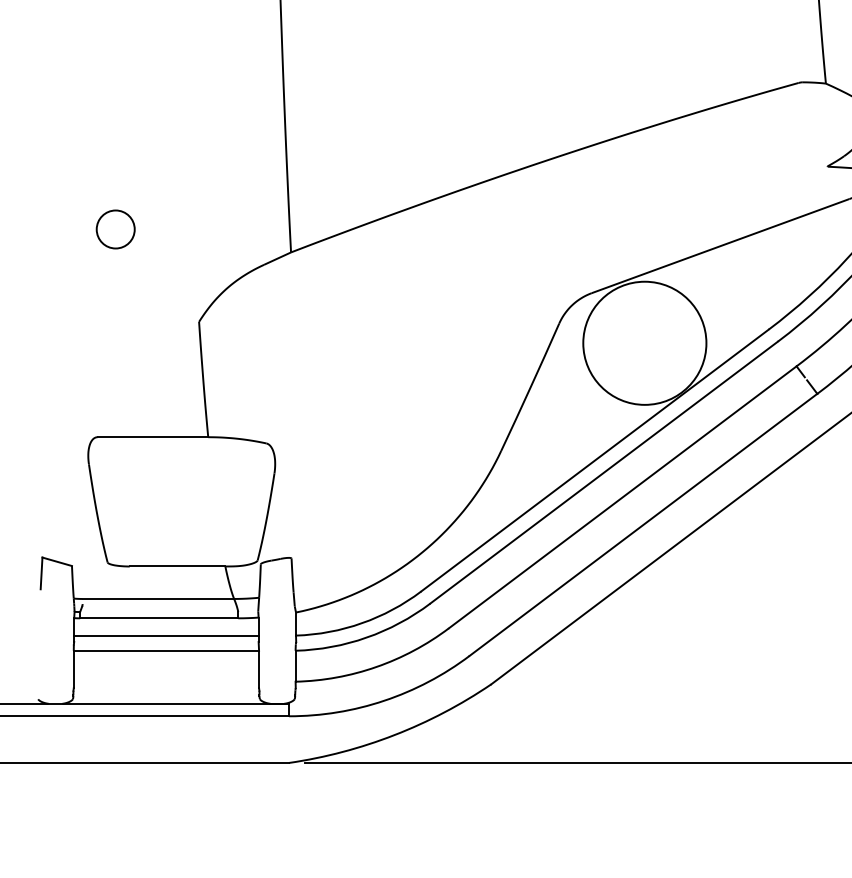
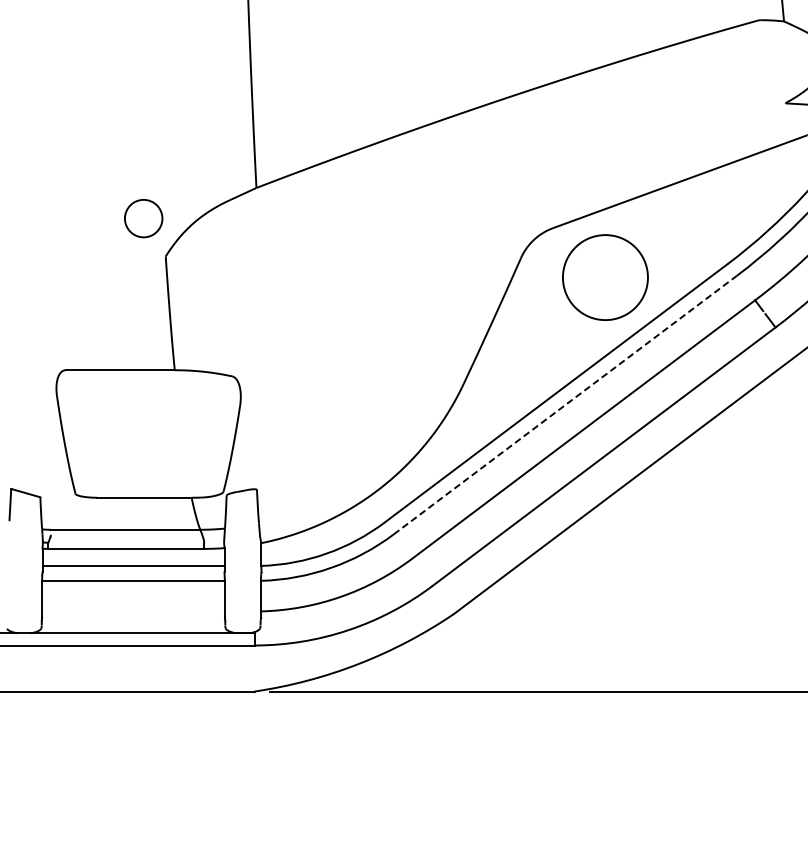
circle: (115, 229) -> (143, 218), moved
circle: (644, 342) -> (605, 276), size x0.7
line: (604, 472) -> (565, 405), solid -> dashed

